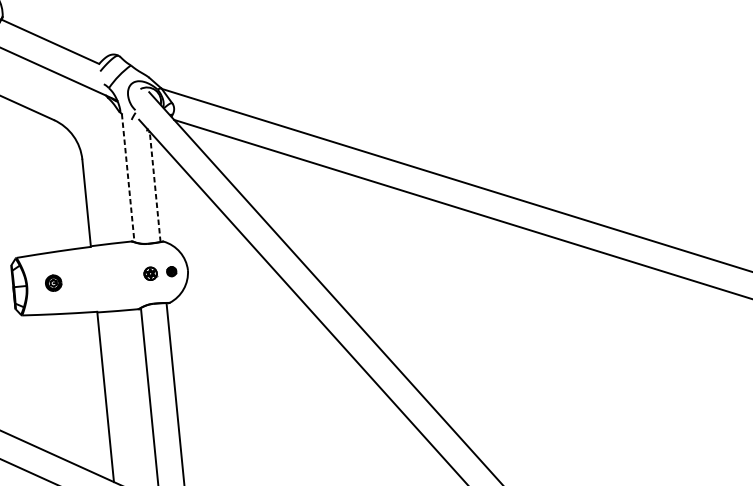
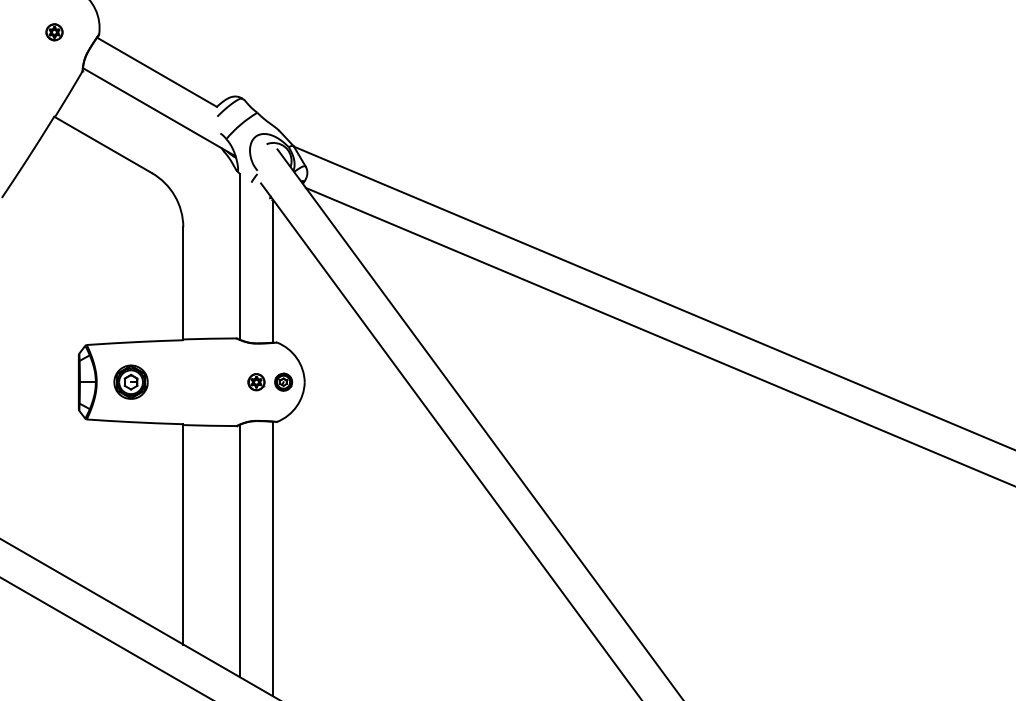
line: (127, 177) -> (239, 256), dashed -> solid
line: (155, 186) -> (273, 271), dashed -> solid
part: (171, 271) -> (283, 381), size x1.43
part: (53, 282) -> (130, 381), size x1.67

